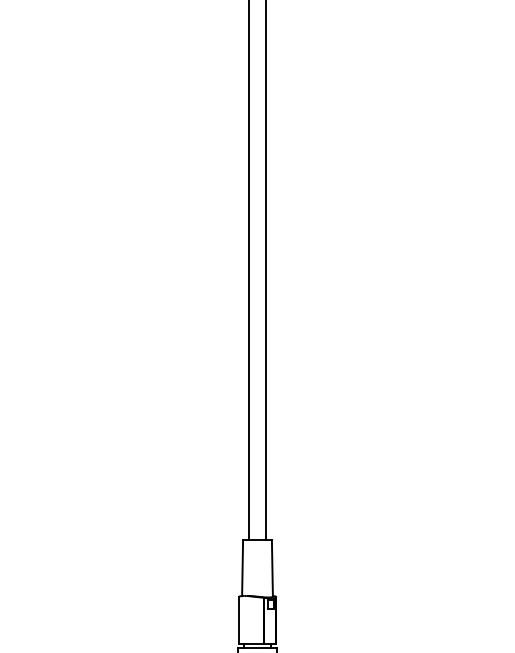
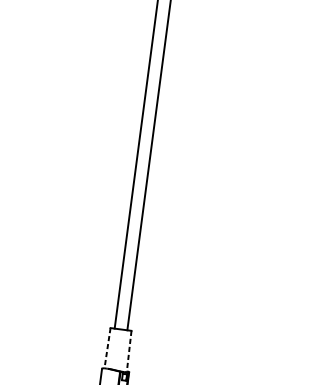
line: (242, 568) -> (107, 348), solid -> dashed
line: (272, 569) -> (129, 352), solid -> dashed

